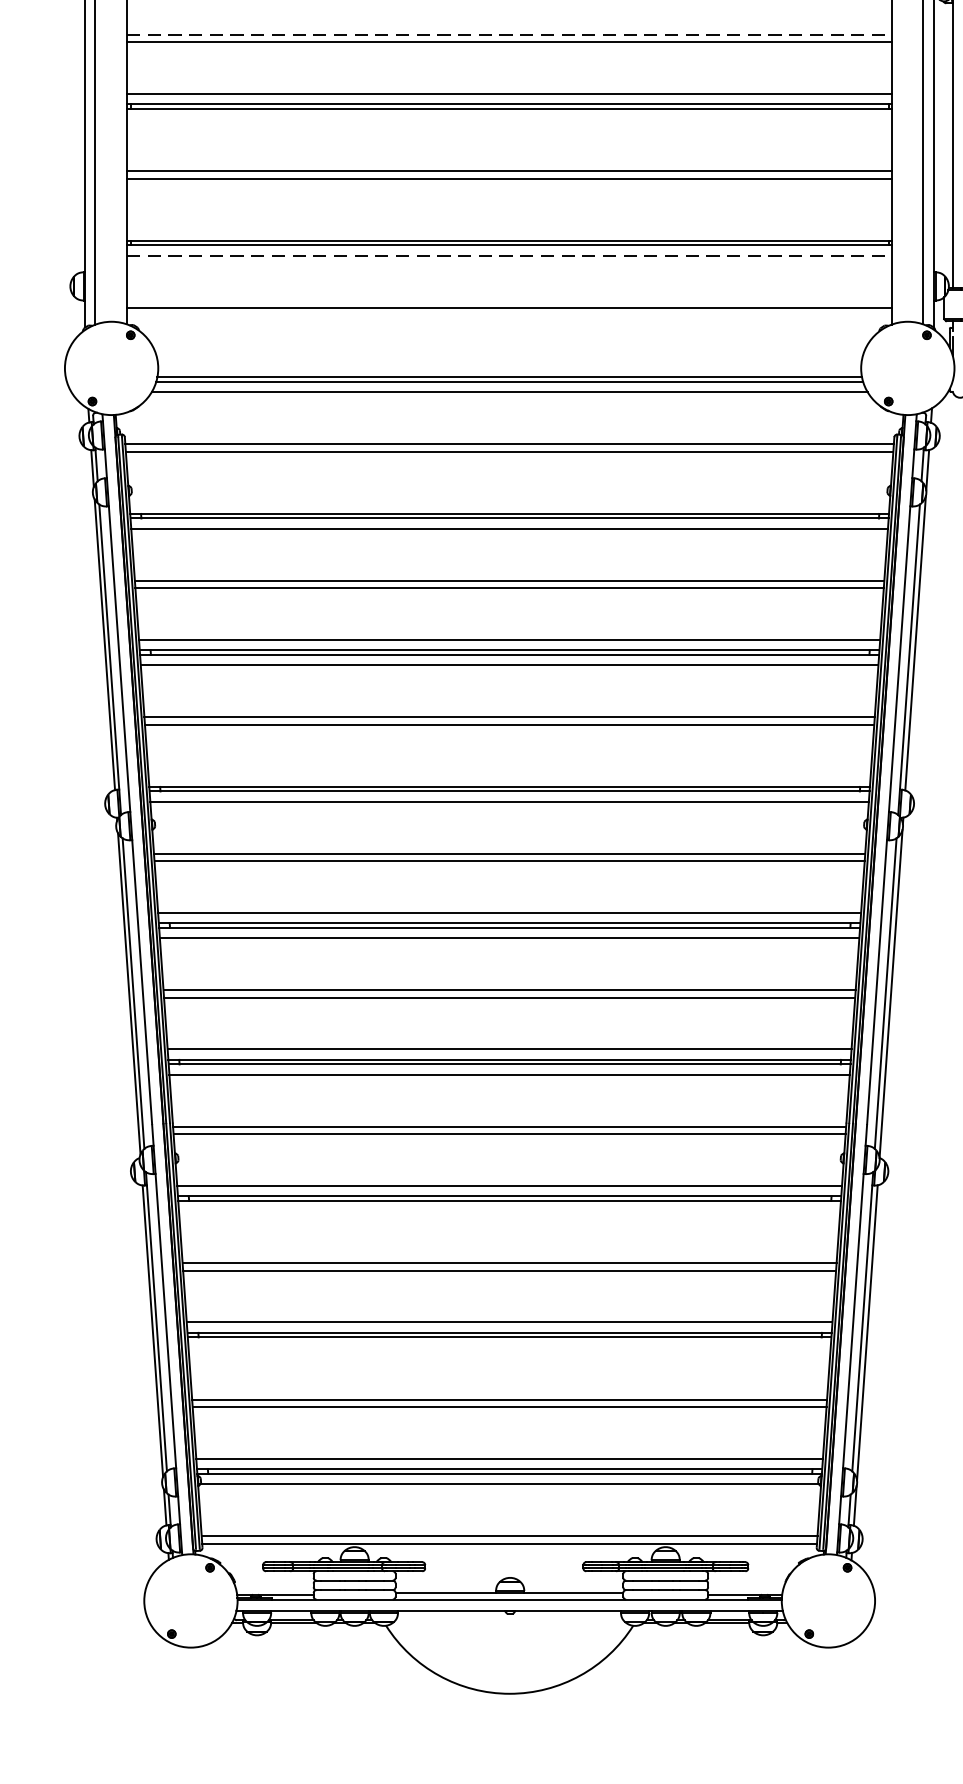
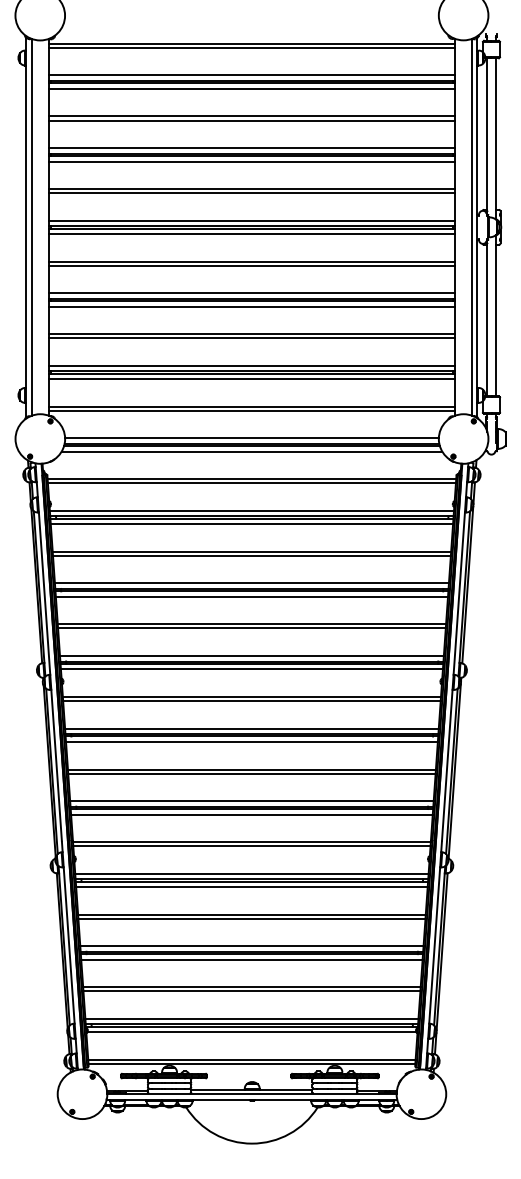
line: (510, 34) -> (252, 261), dashed -> solid
line: (508, 119) -> (251, 306), added
line: (508, 230) -> (251, 365), added
line: (510, 256) -> (252, 379), dashed -> solid
line: (508, 314) -> (251, 410), added
line: (508, 367) -> (251, 438), added
line: (508, 502) -> (251, 510), added
line: (508, 775) -> (251, 655), added
line: (508, 1212) -> (251, 887), added
line: (508, 1347) -> (251, 959), added

